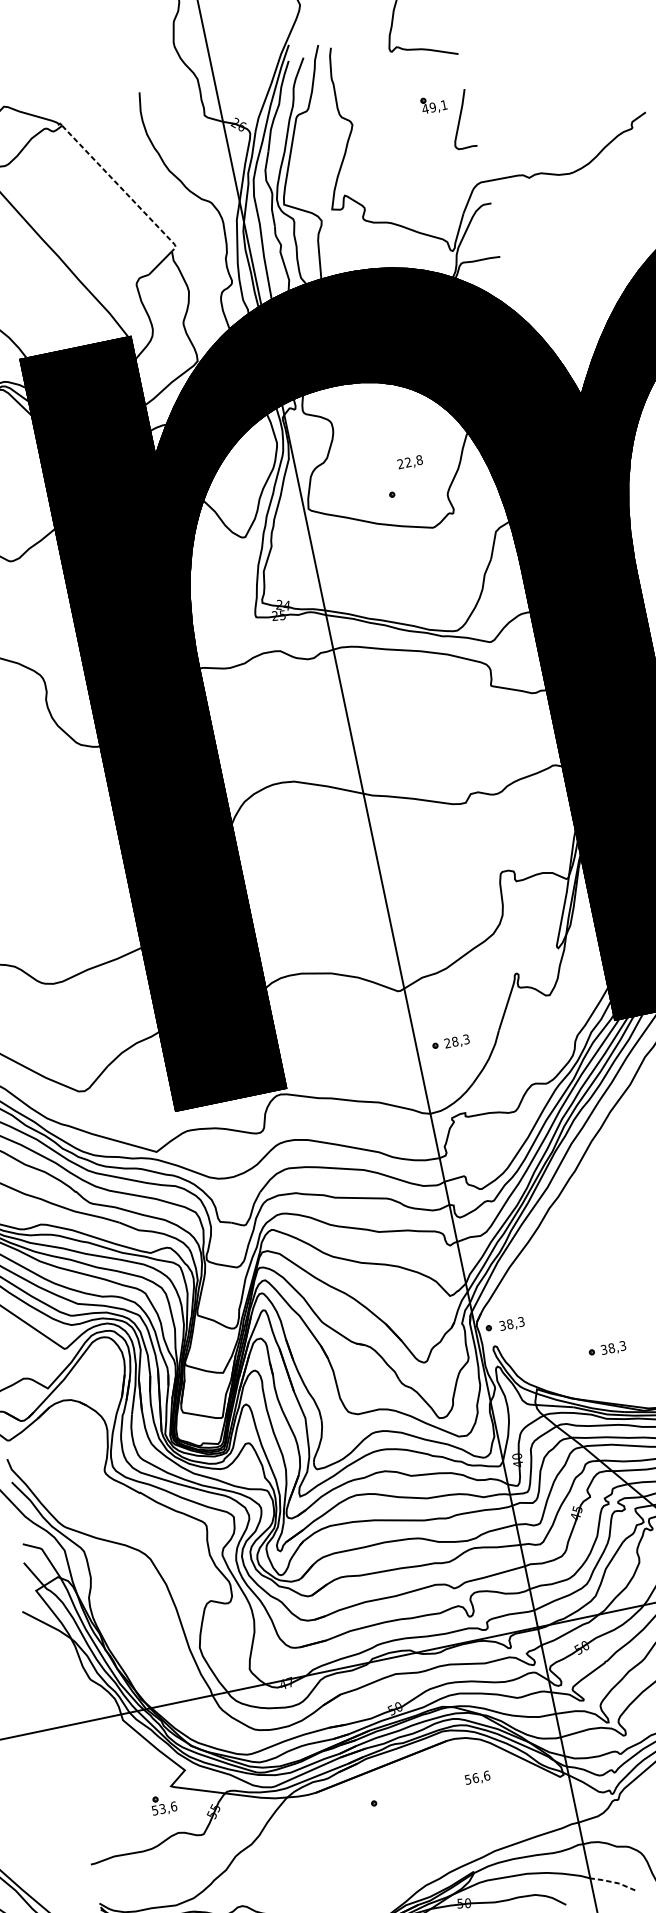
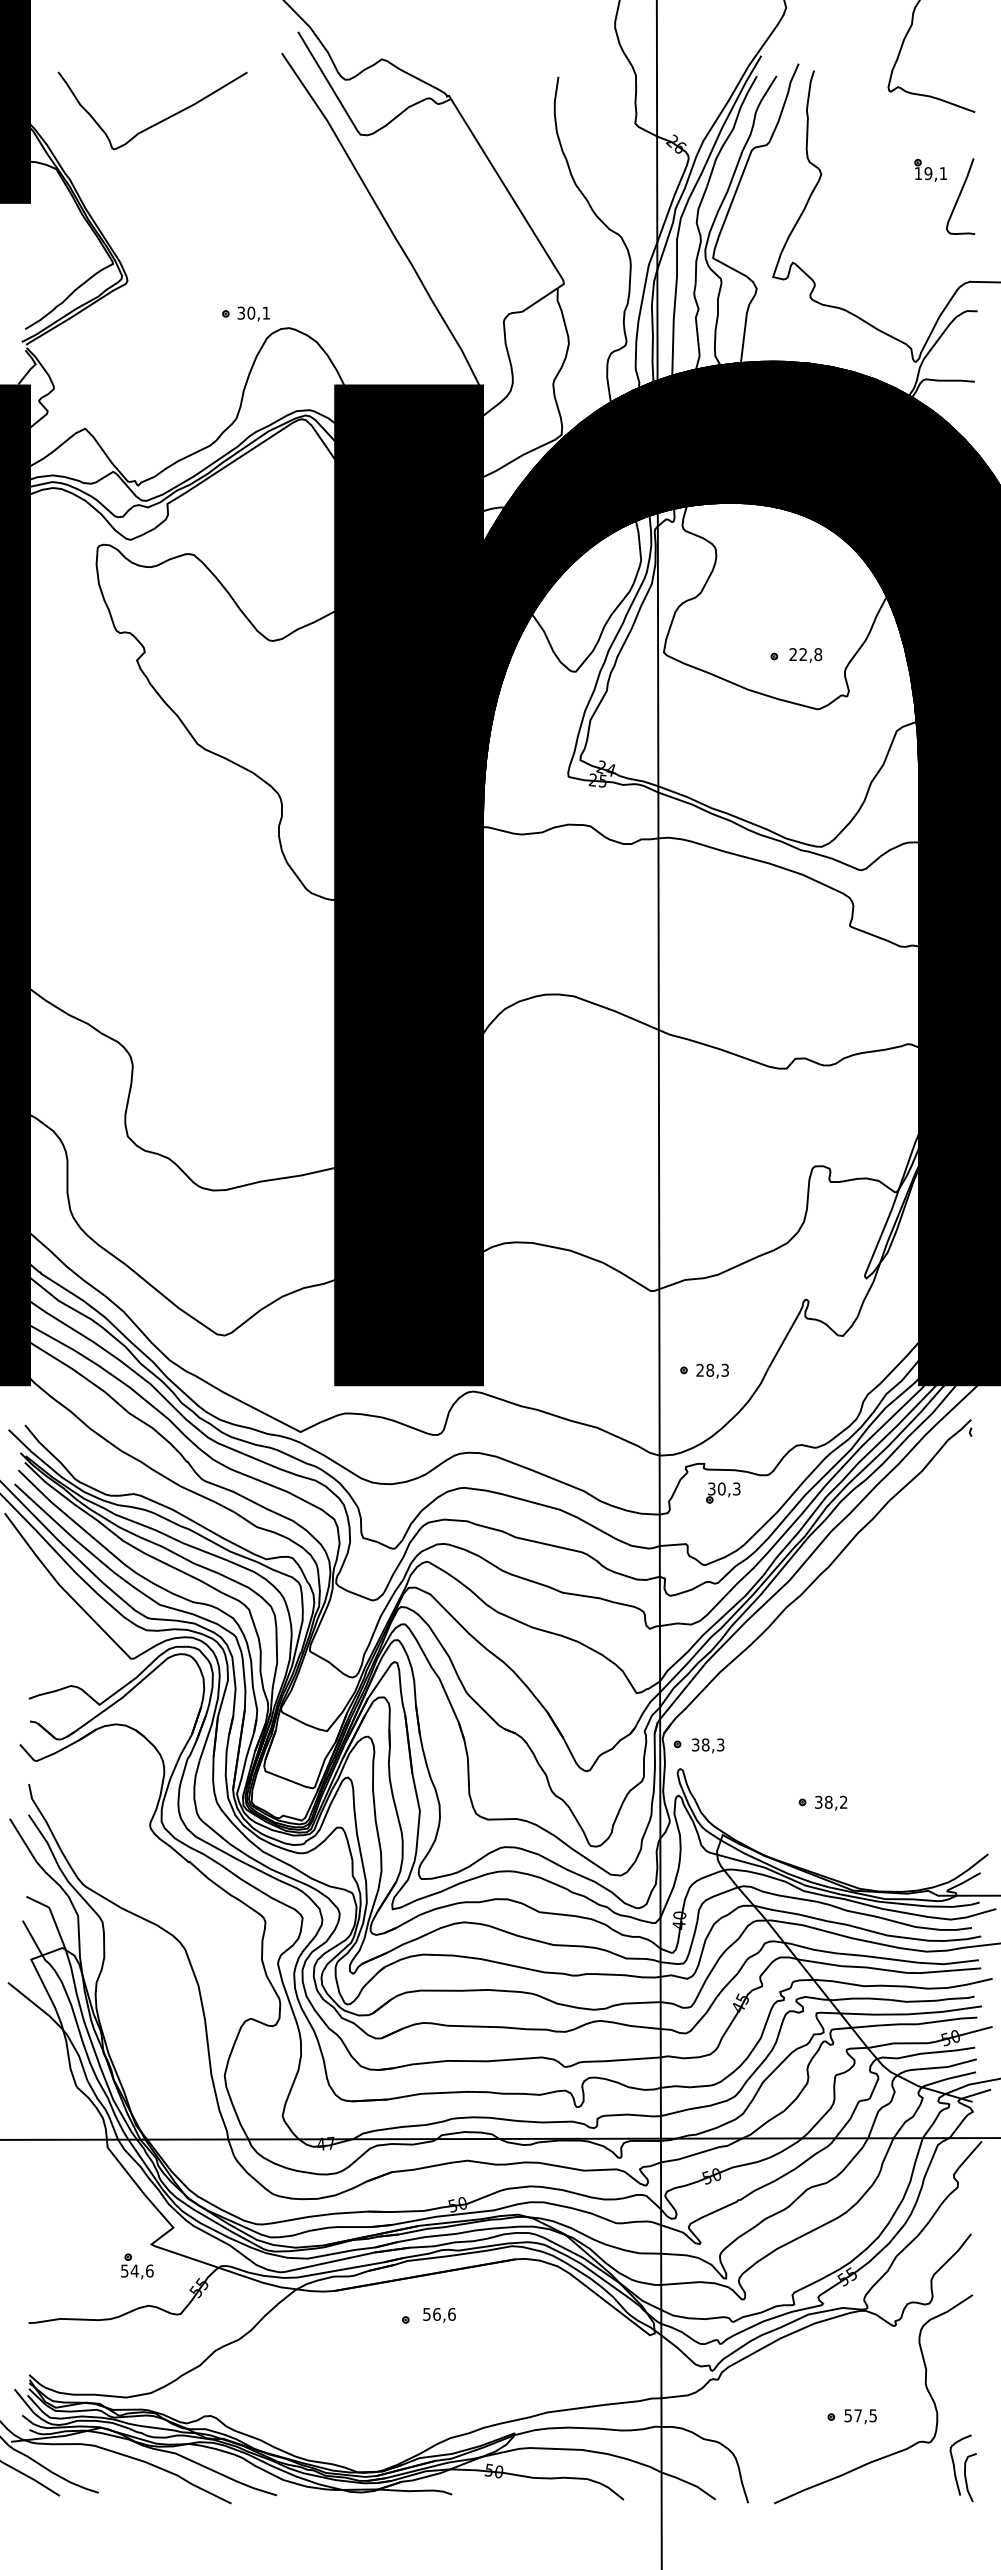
text: (425, 108) -> (918, 173), 49,1 -> 19,1
line: (121, 189) -> (510, 195), dashed -> solid
text: (410, 462) -> (805, 655), moved
part: (484, 1131) -> (723, 1492), added
text: (622, 1346) -> (843, 1802), 38,3 -> 38,2
text: (477, 1778) -> (439, 2315), moved
text: (162, 1808) -> (134, 2270), 53,6 -> 54,6
line: (613, 1882) -> (689, 2483), dashed -> solid

